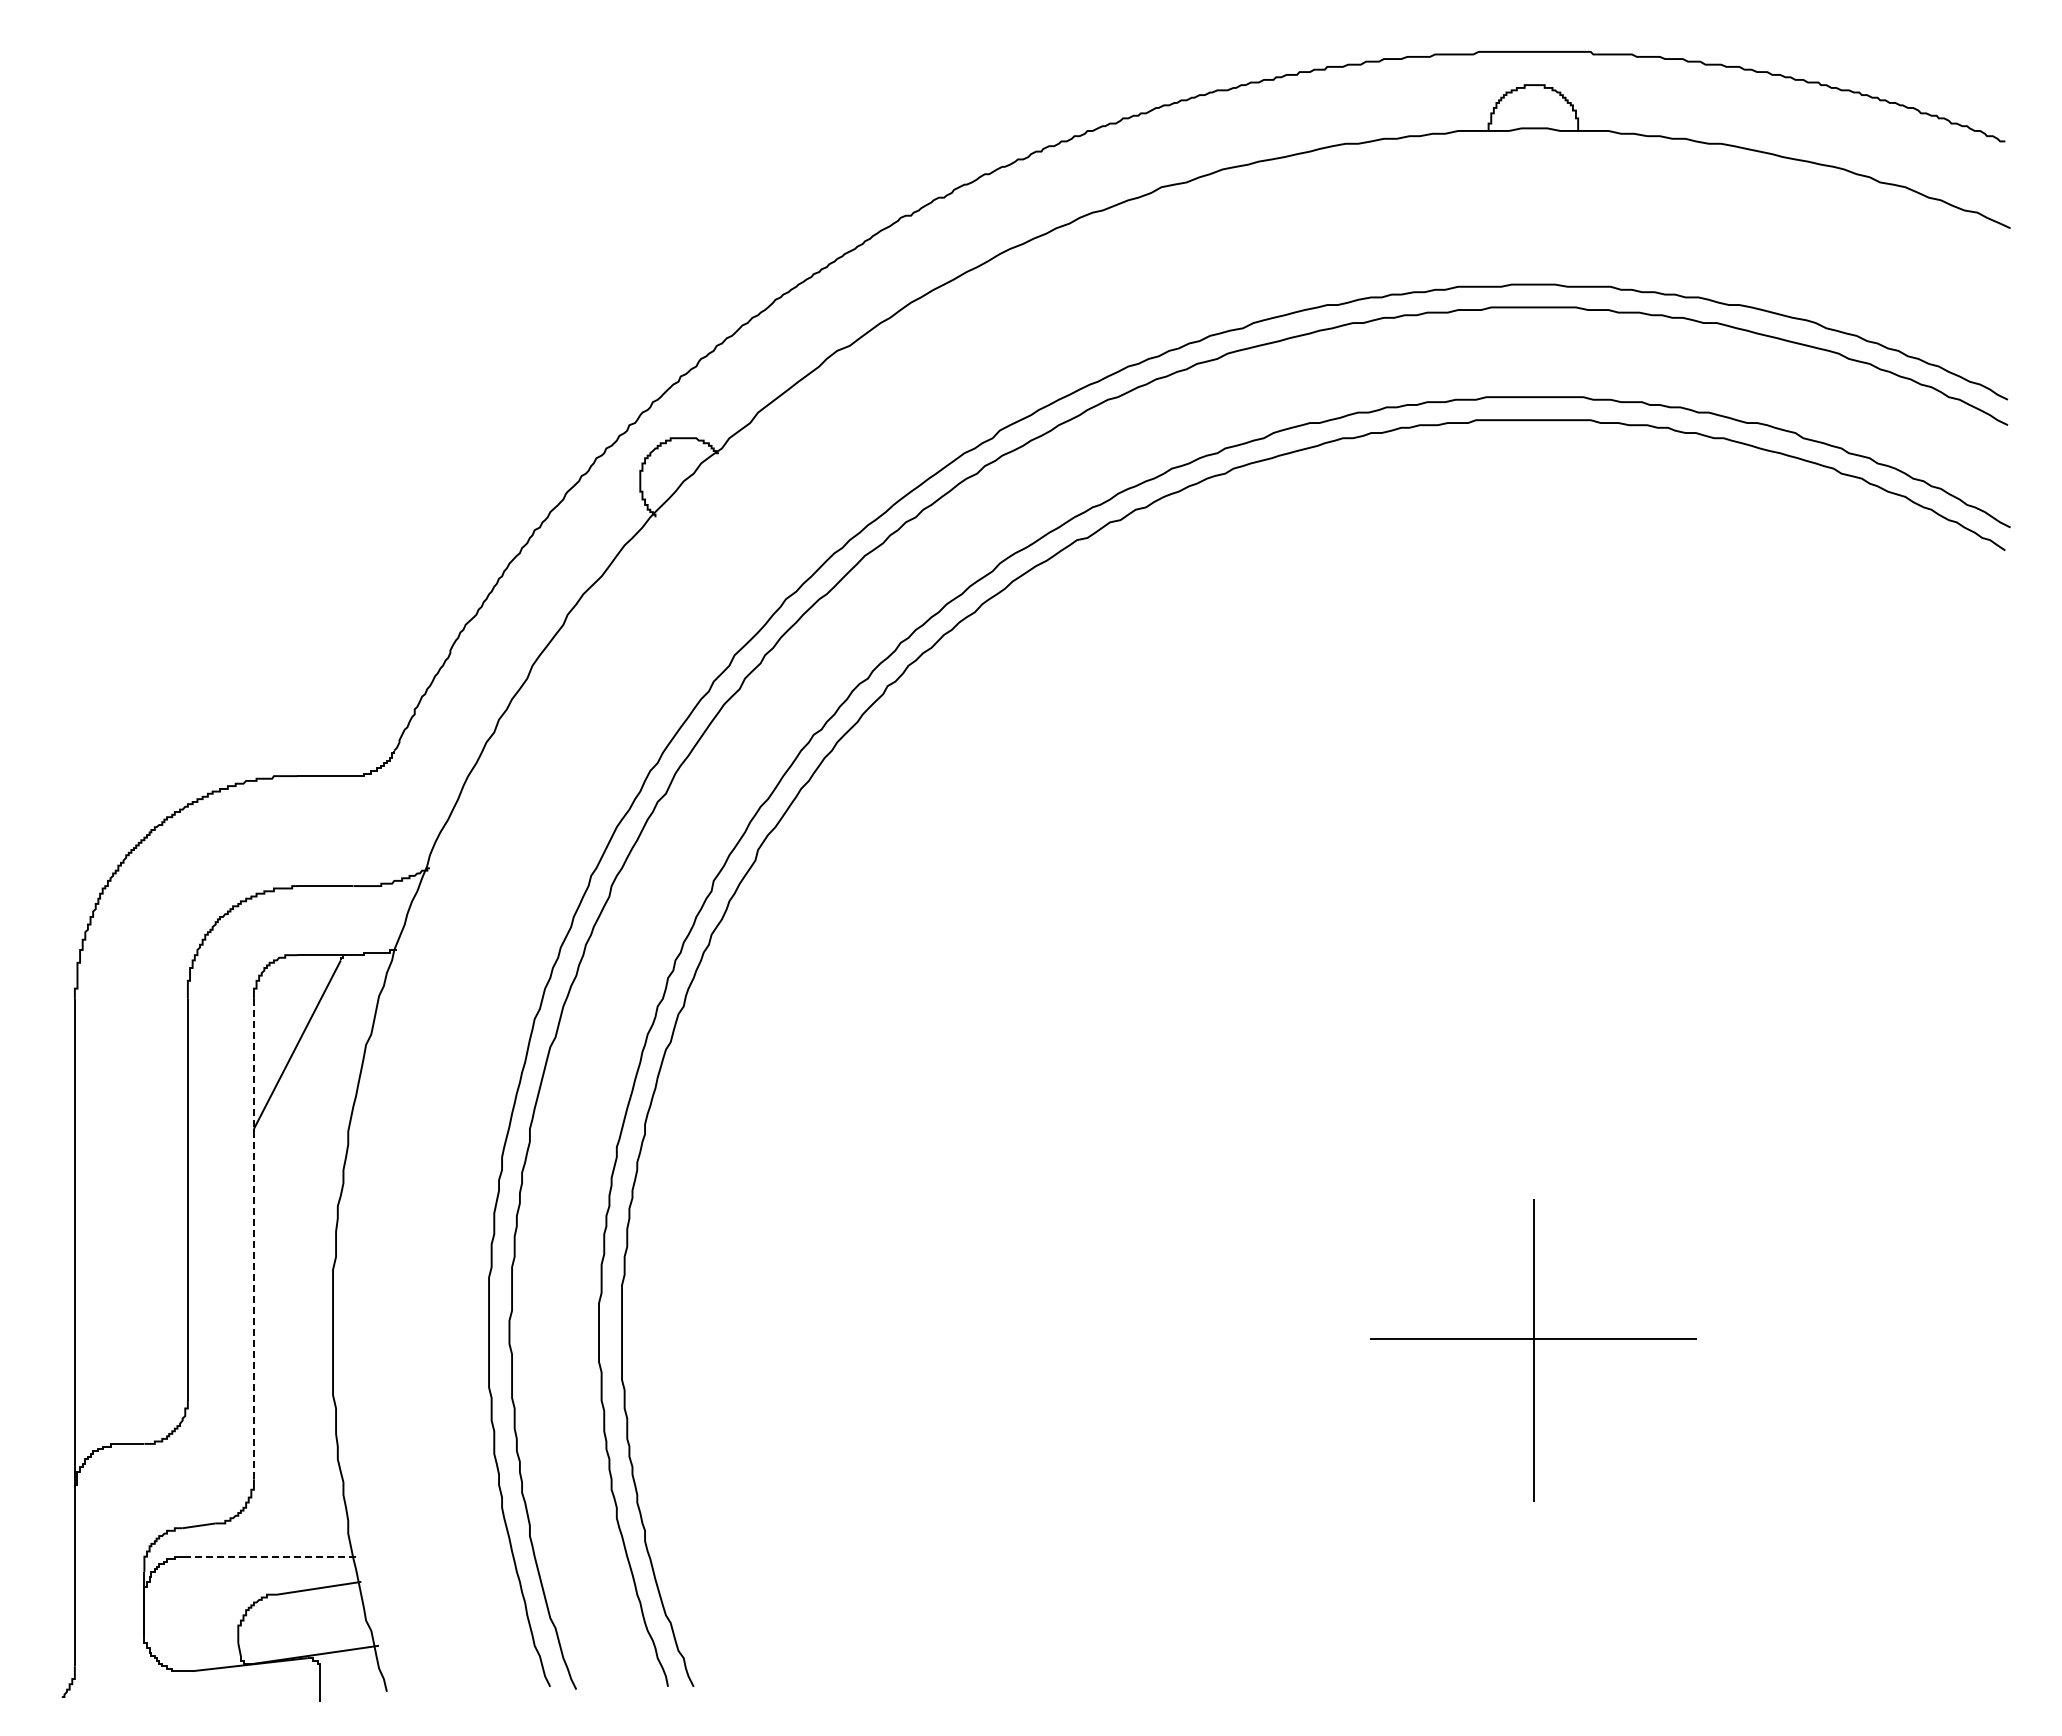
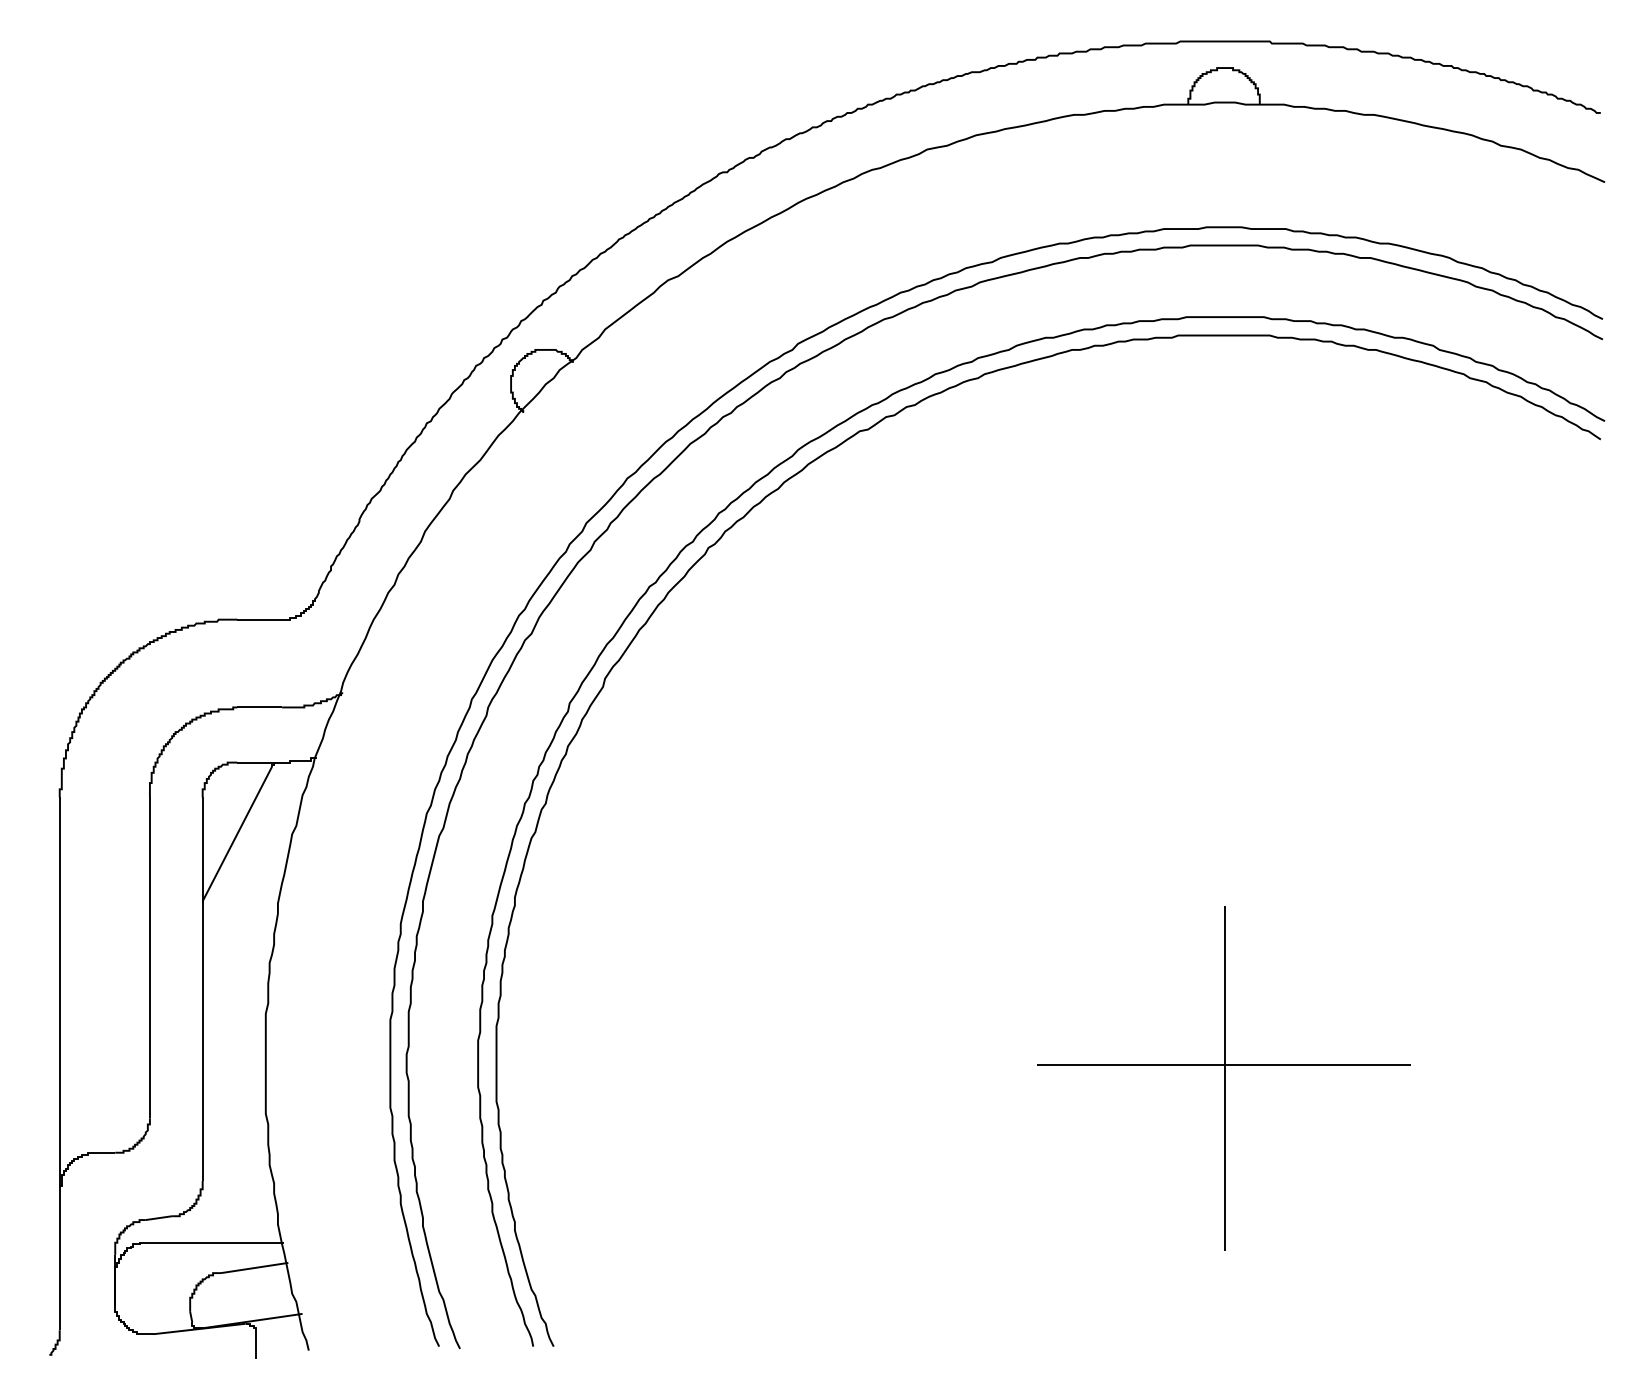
line: (253, 1238) -> (202, 988), dashed -> solid
part: (1533, 1350) -> (1224, 1078), size x1.43
line: (271, 1556) -> (216, 1242), dashed -> solid

